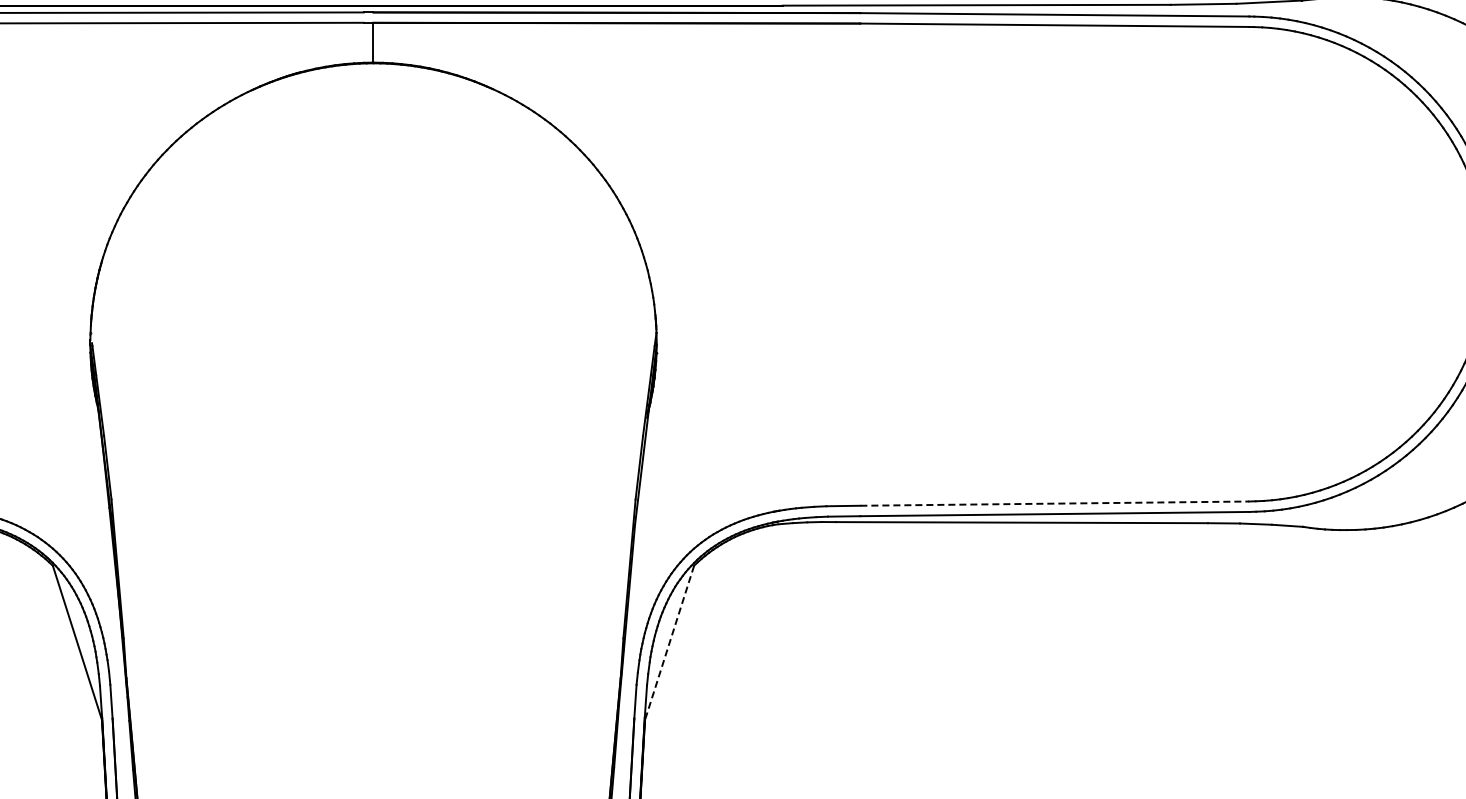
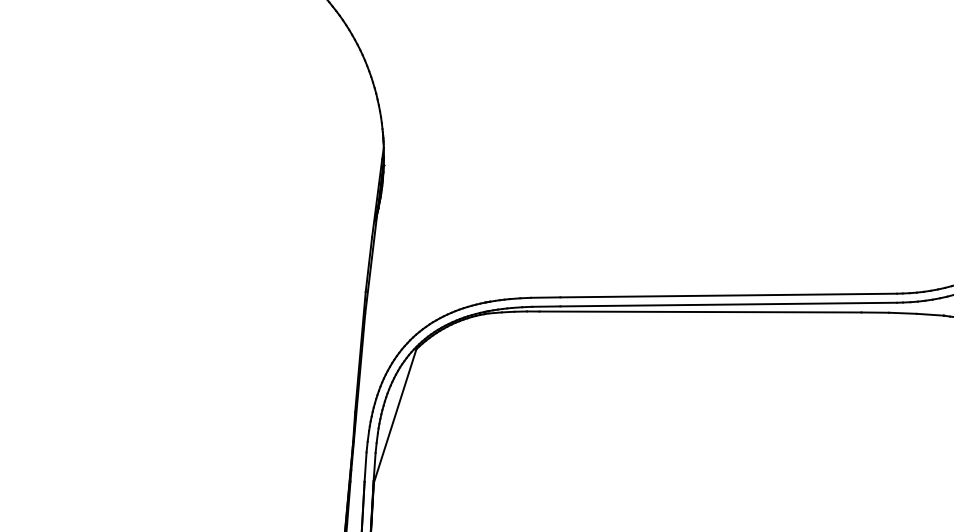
line: (1055, 503) -> (729, 295), dashed -> solid
line: (669, 643) -> (395, 416), dashed -> solid

